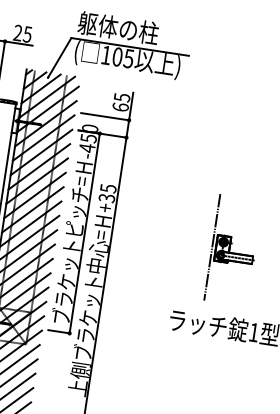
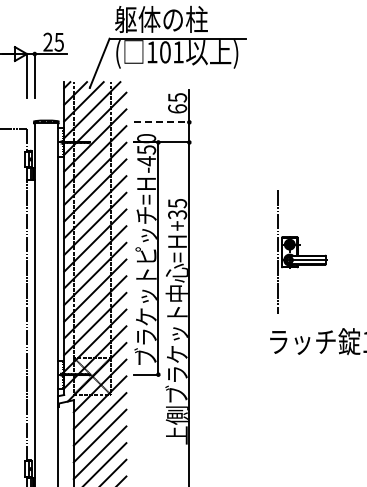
text: (127, 58) -> (177, 52), 105 -> 101
line: (105, 117) -> (162, 122), solid -> dashed
part: (233, 249) -> (302, 251), moved

